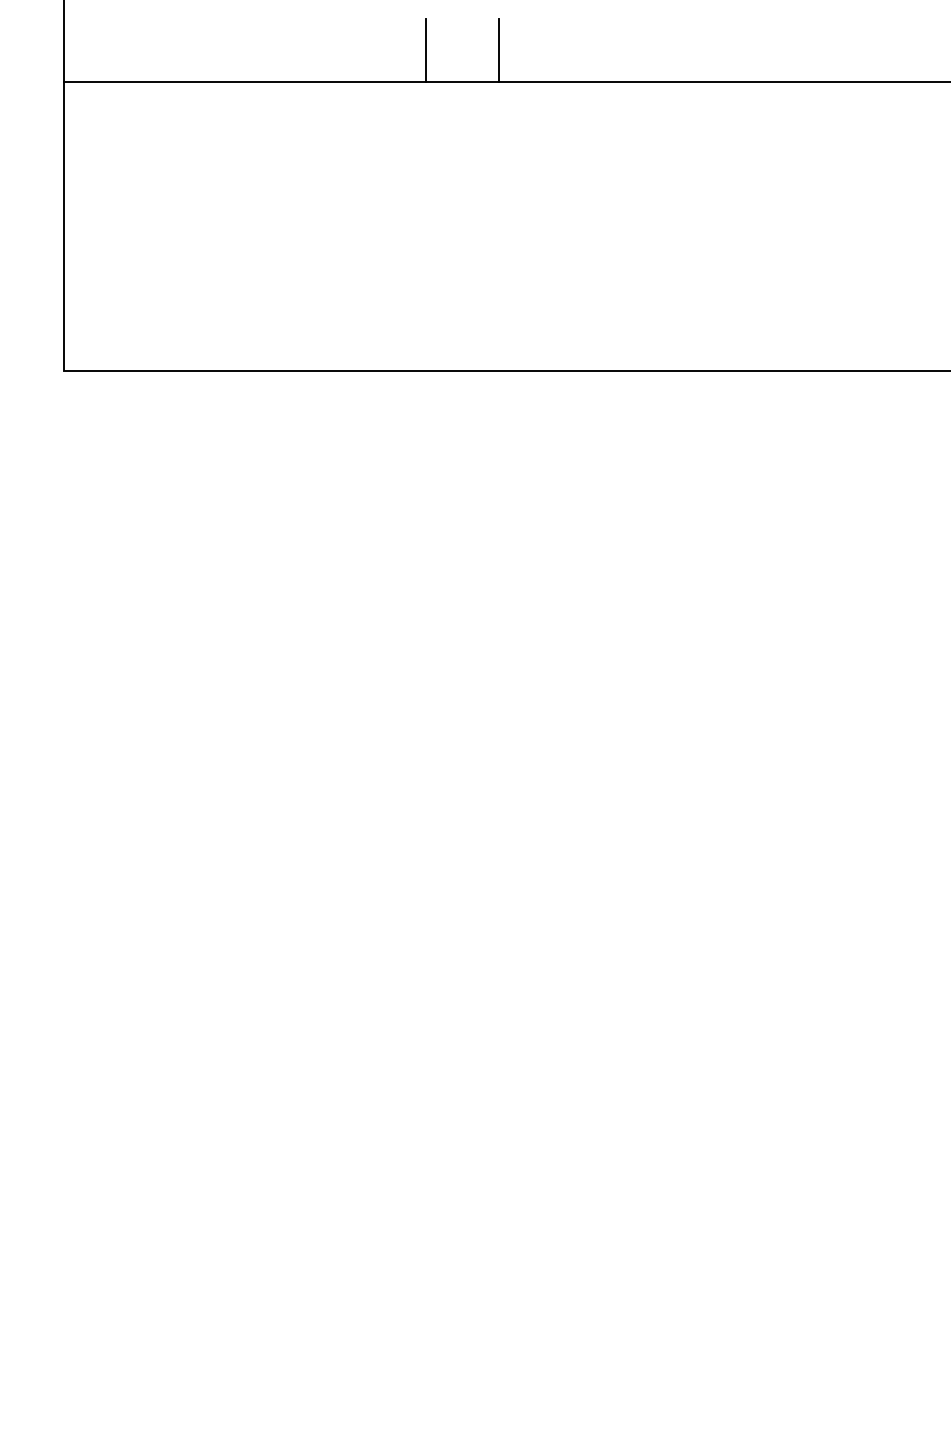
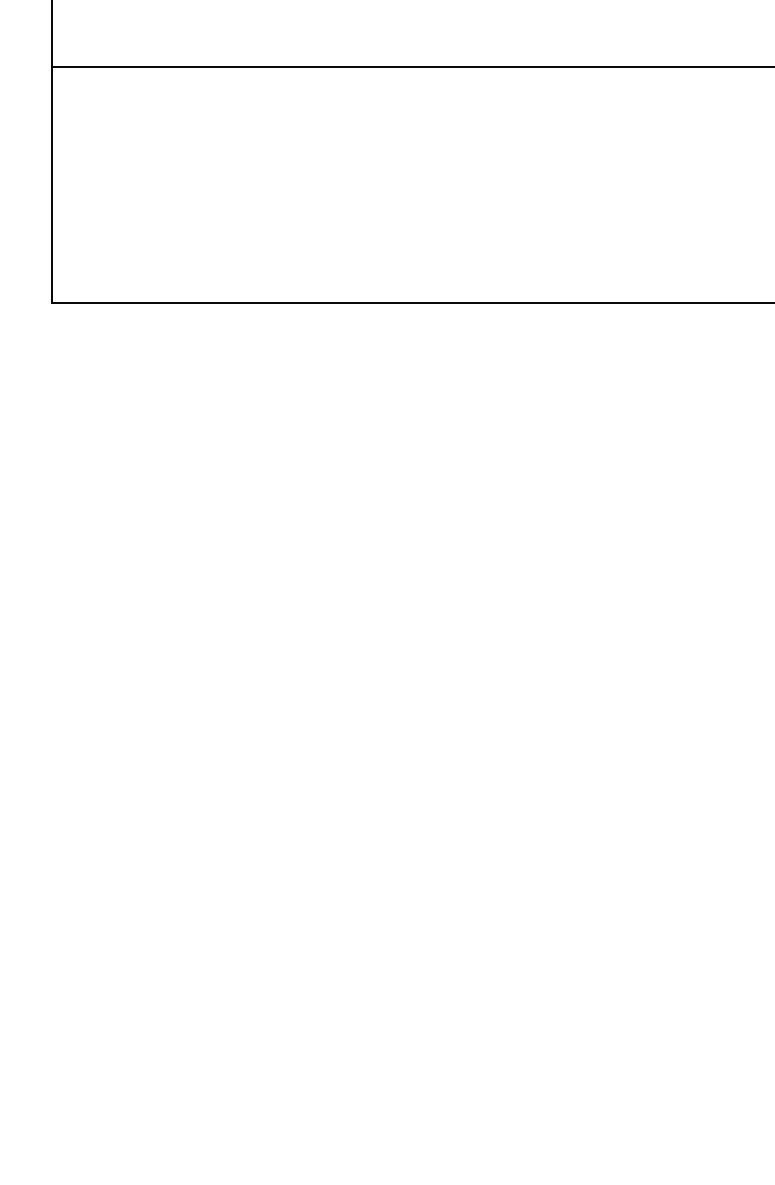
line: (426, 50) -> (347, 41), removed
line: (498, 50) -> (406, 41), removed

